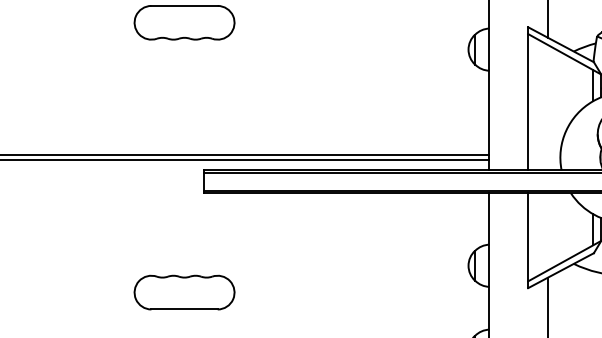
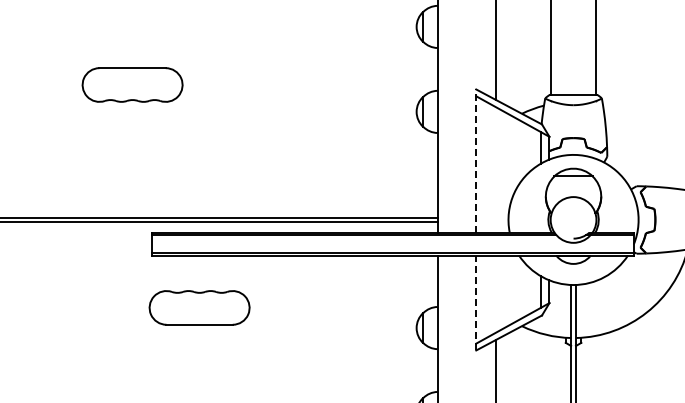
line: (528, 99) -> (476, 161), solid -> dashed
line: (528, 240) -> (476, 302), solid -> dashed
part: (184, 292) -> (199, 307), moved

